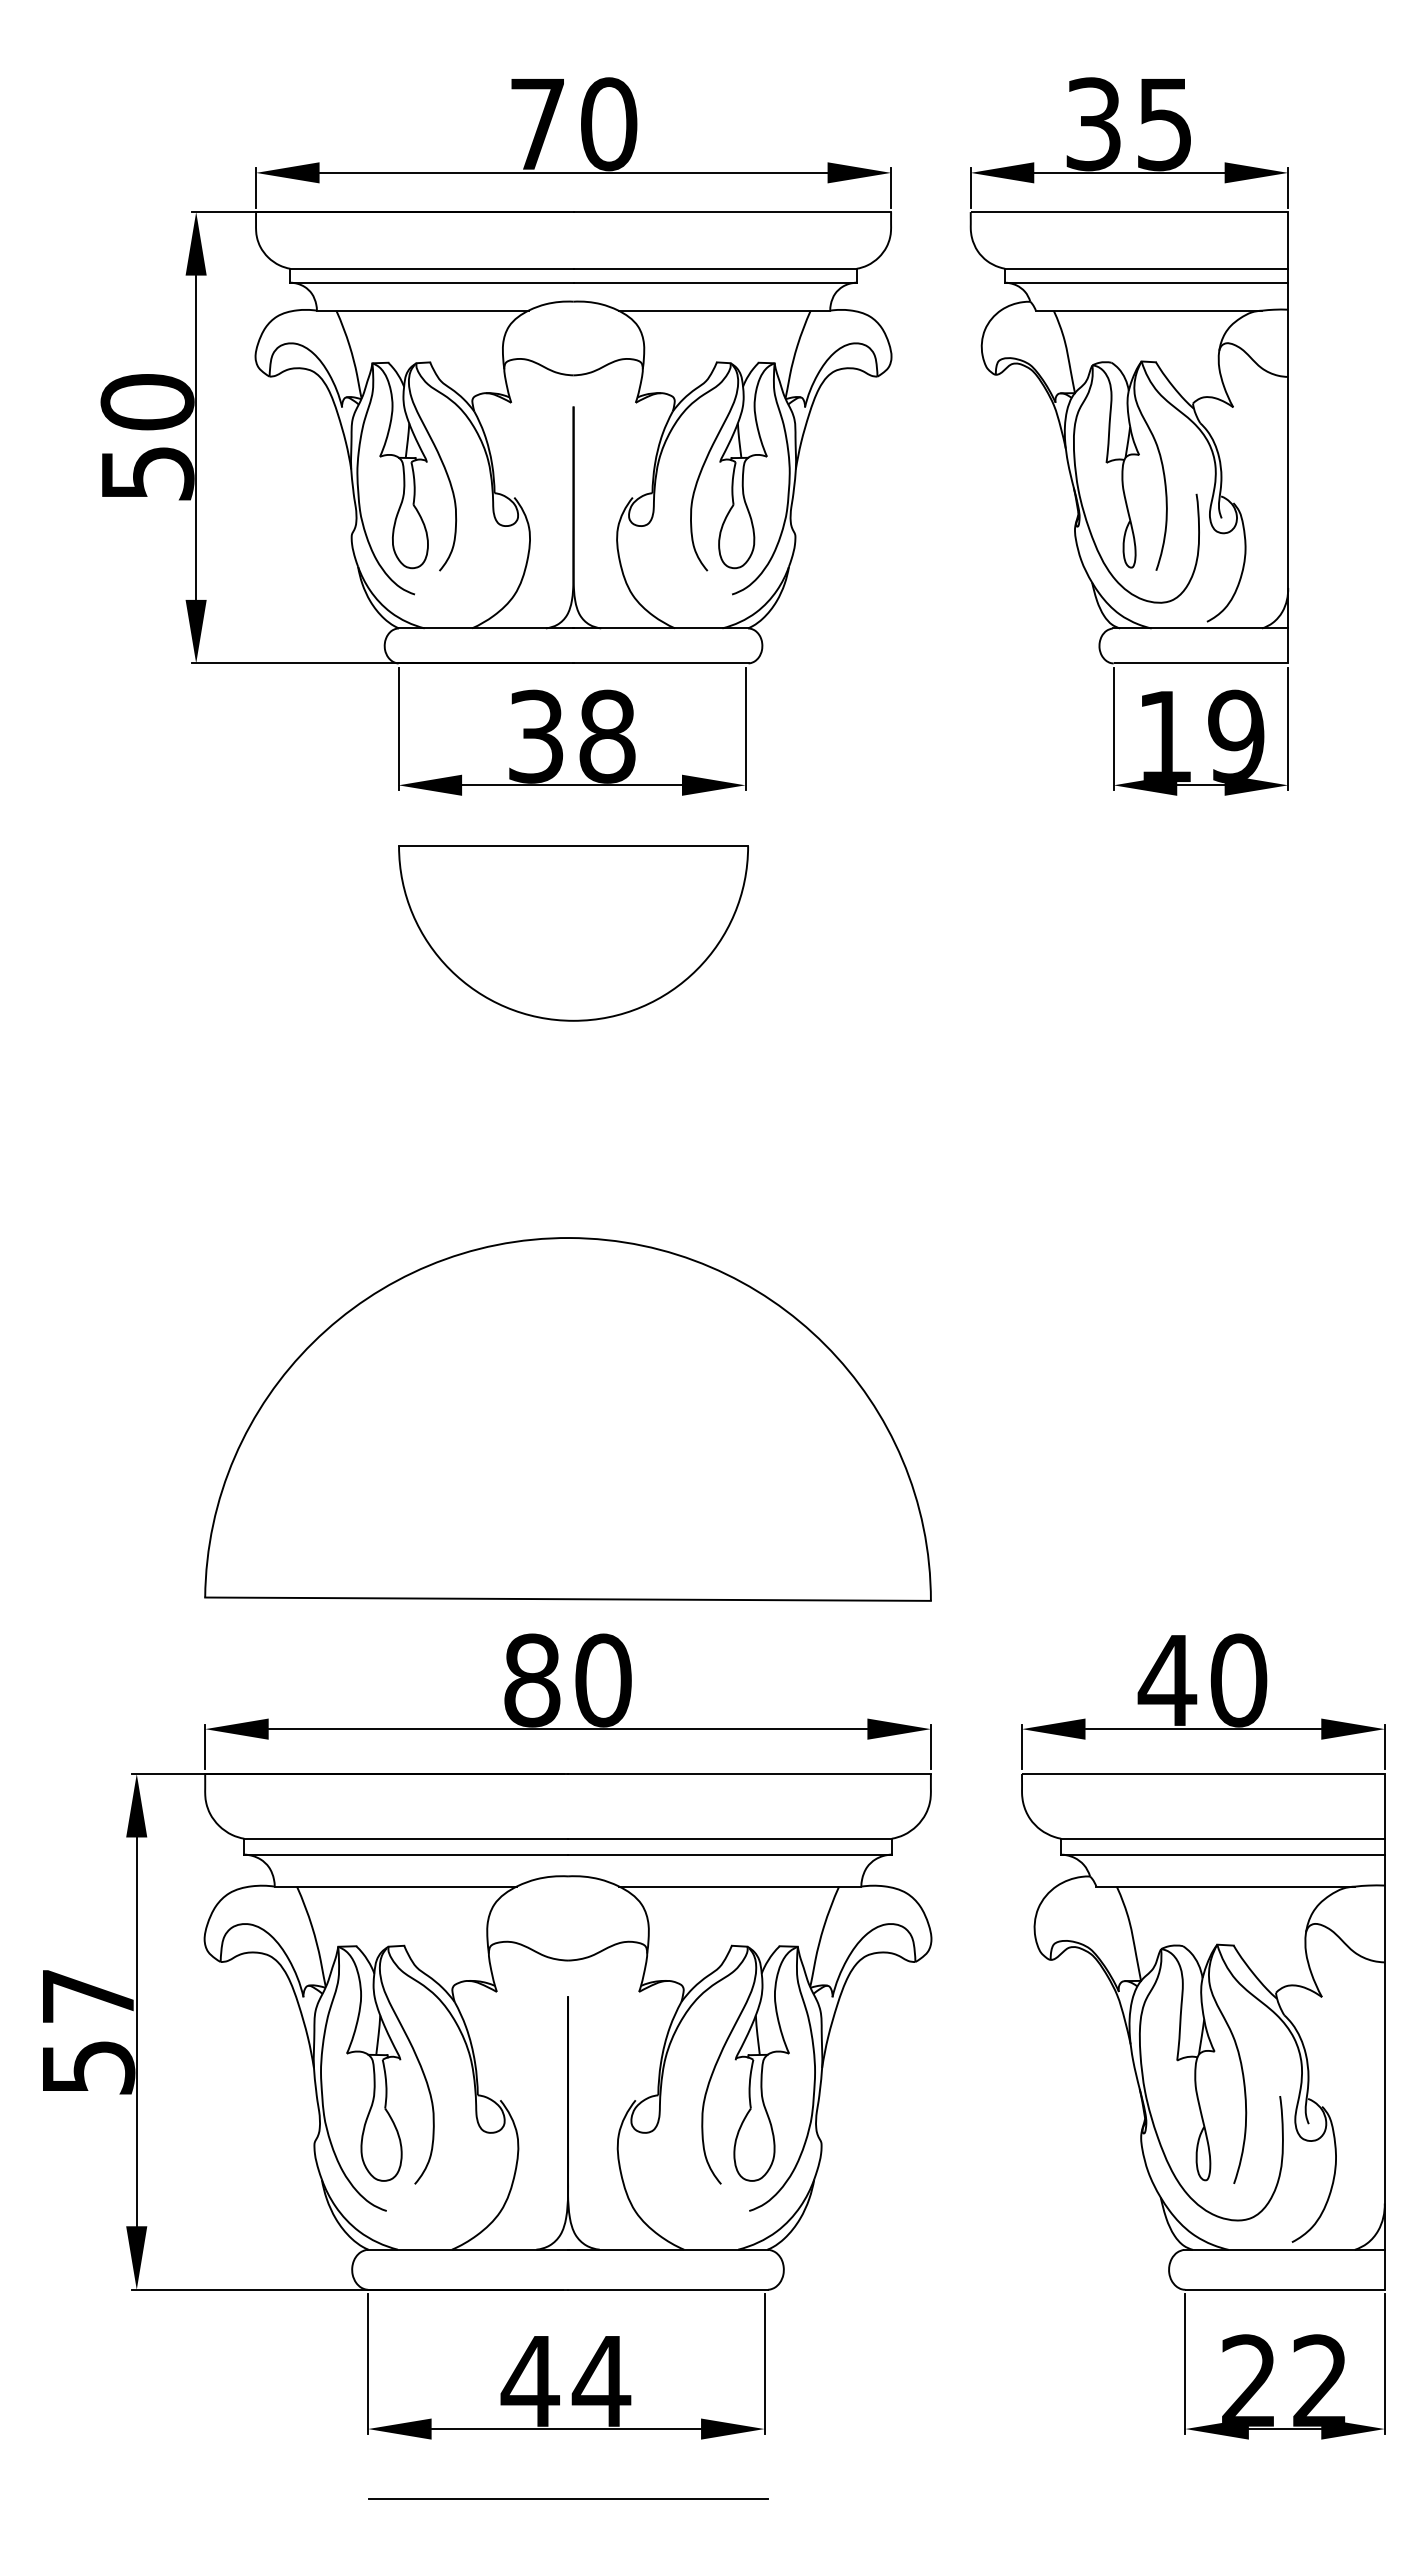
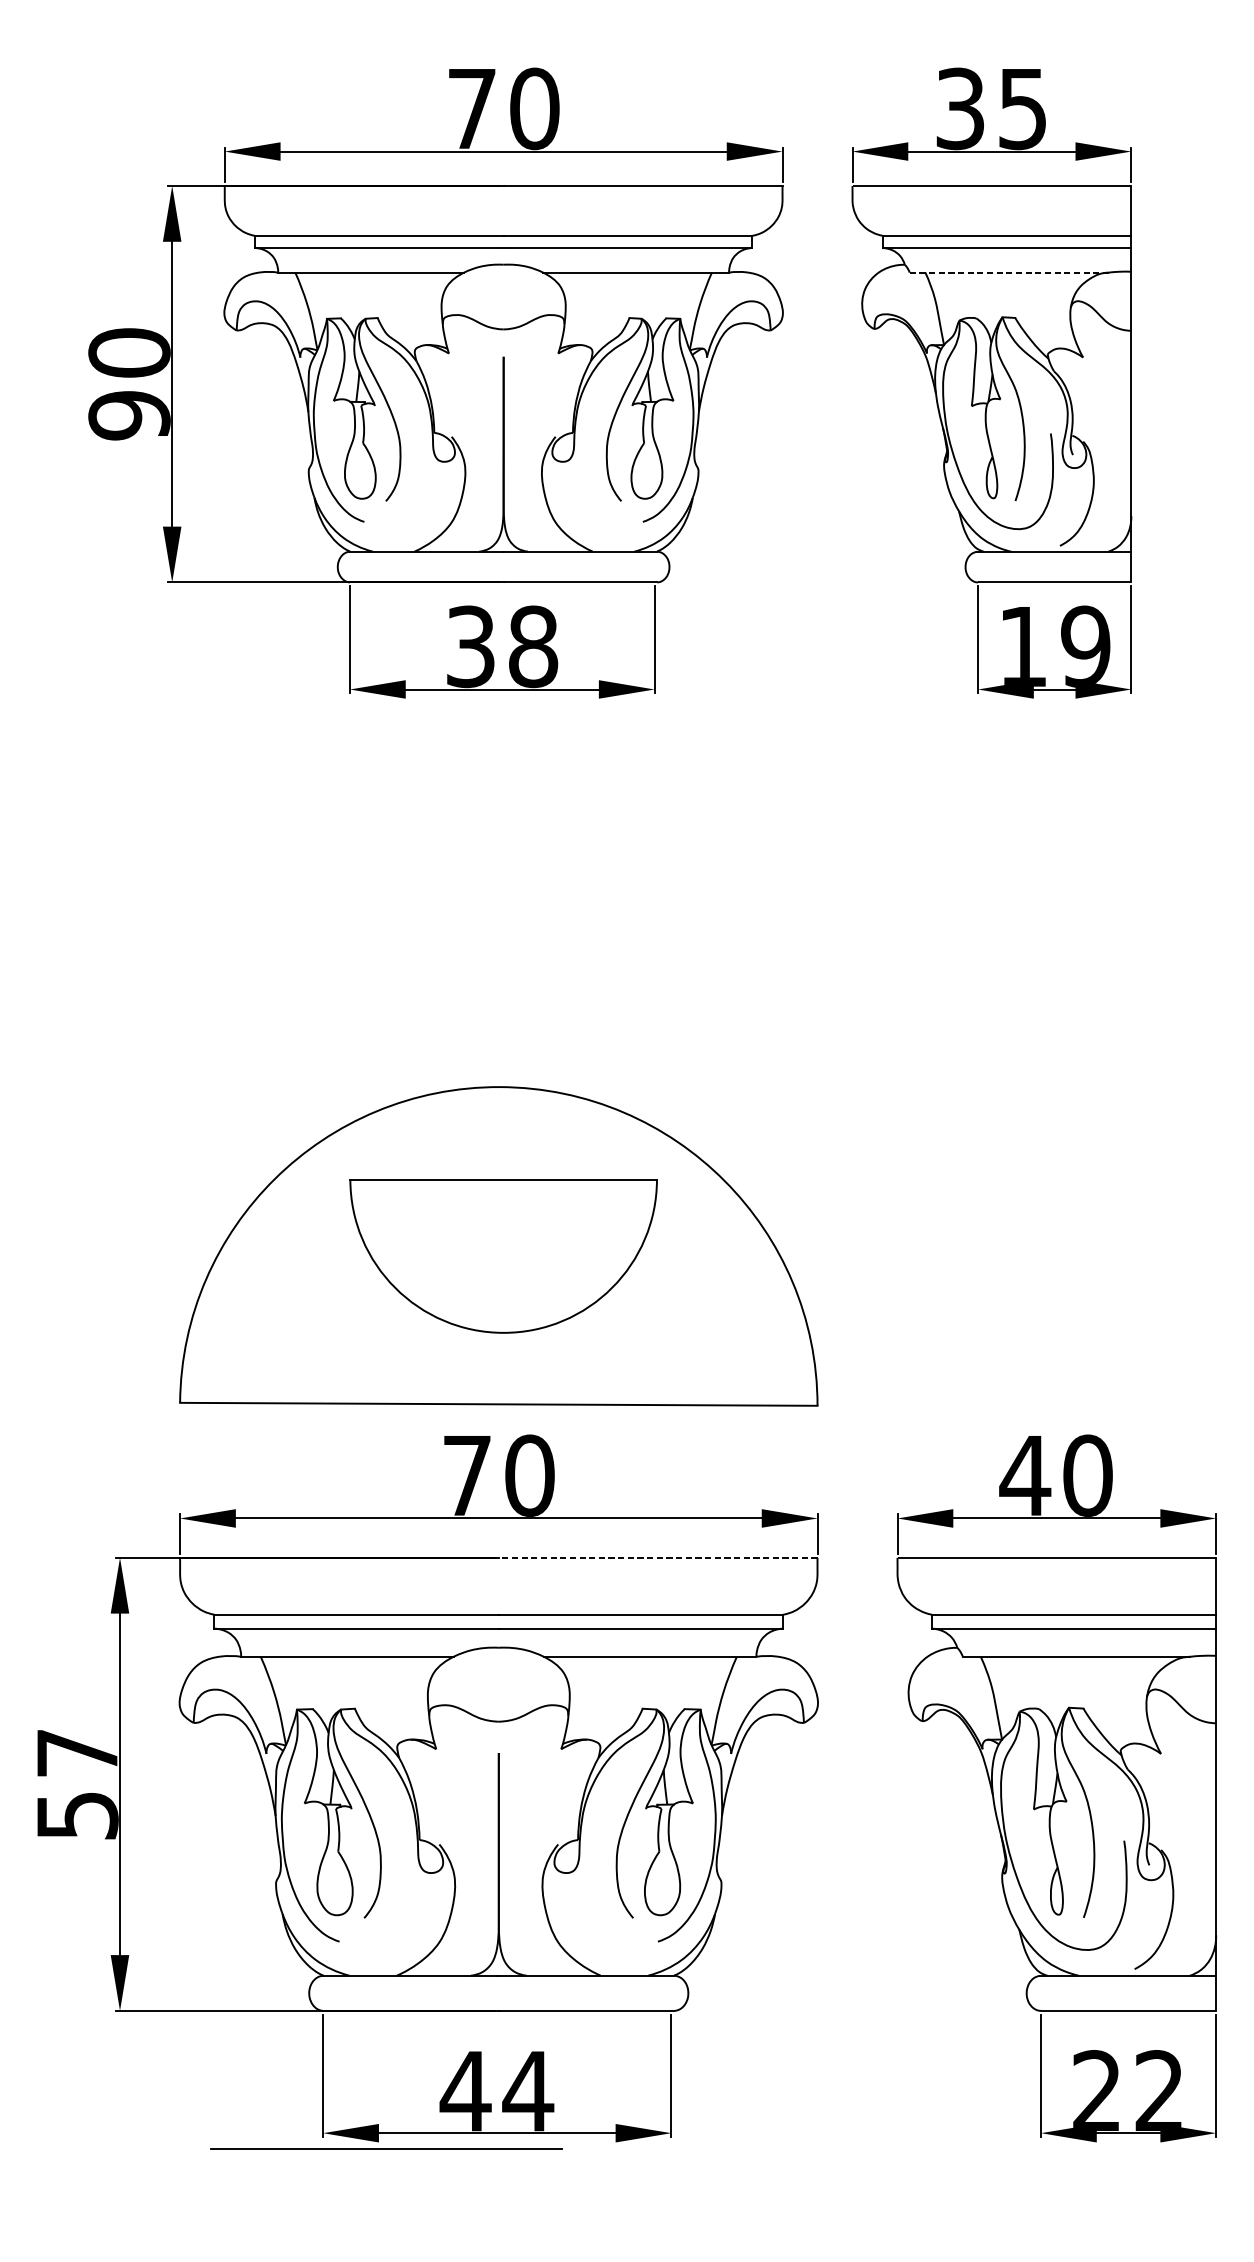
line: (1149, 310) -> (1009, 272), solid -> dashed
text: (147, 473) -> (129, 415), 50 -> 90
part: (573, 933) -> (503, 1256), moved
text: (532, 1680) -> (467, 1475), 80 -> 70
line: (748, 1773) -> (657, 1557), solid -> dashed
line: (568, 2498) -> (386, 2148), moved

